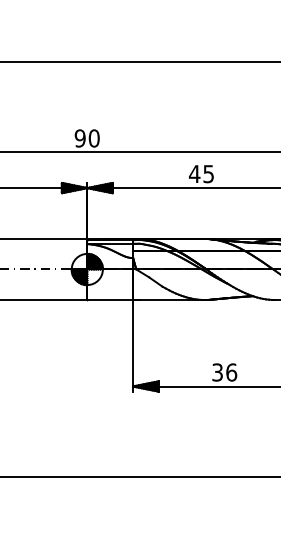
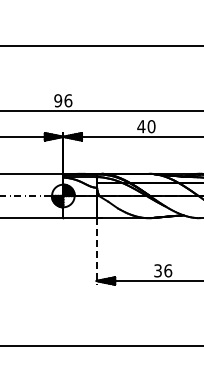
text: (94, 138) -> (68, 100), 90 -> 96
text: (208, 173) -> (151, 126), 45 -> 40
line: (132, 345) -> (96, 251), solid -> dashed

